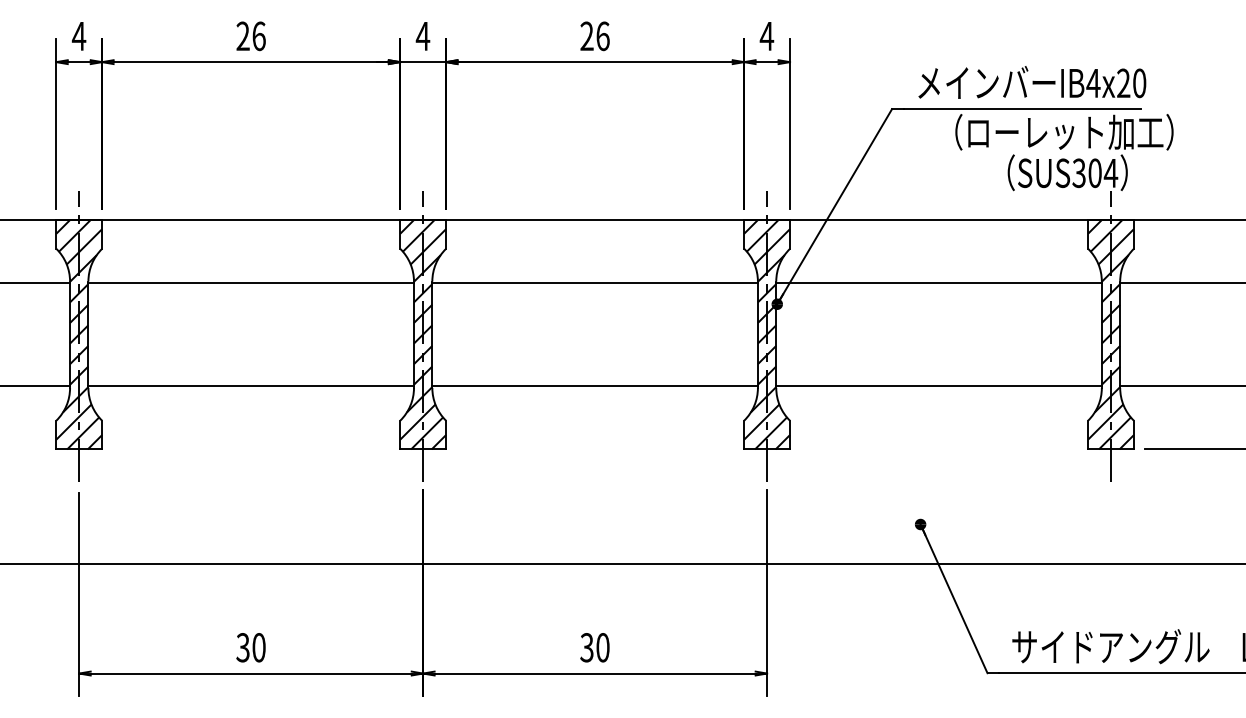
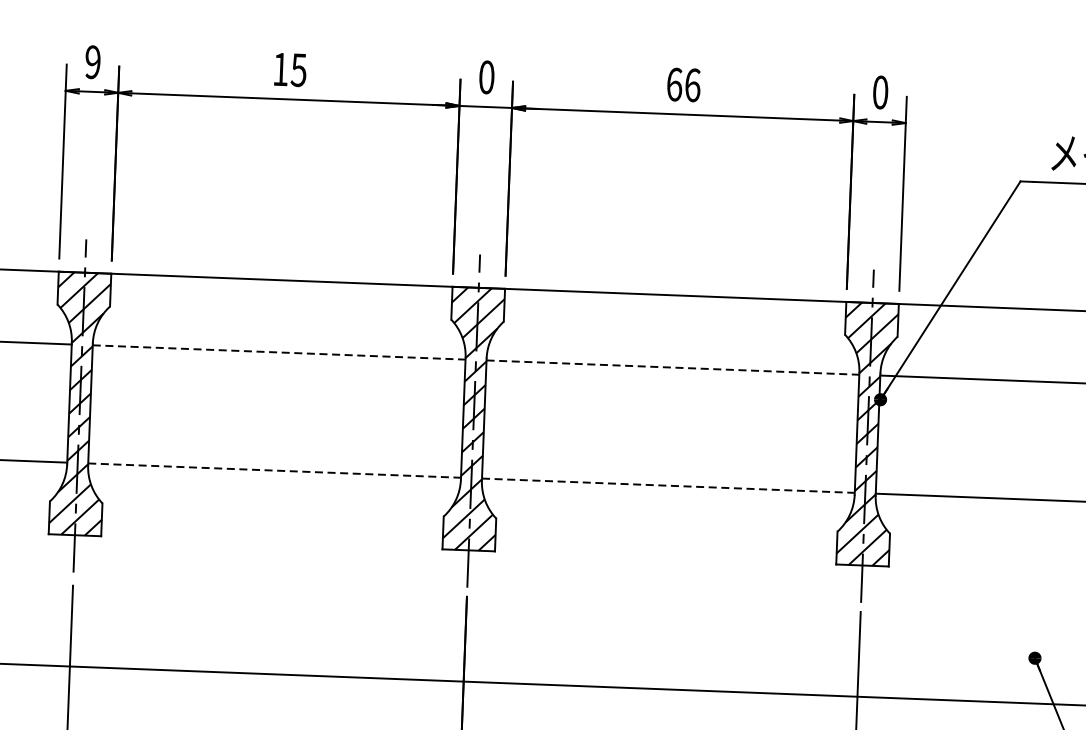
text: (78, 36) -> (92, 62), 4 -> 9
text: (250, 36) -> (289, 70), 26 -> 15
text: (422, 36) -> (486, 77), 4 -> 0
text: (586, 36) -> (673, 84), 26 -> 66
text: (766, 36) -> (879, 92), 4 -> 0
line: (251, 283) -> (279, 352), solid -> dashed
line: (595, 283) -> (673, 367), solid -> dashed
line: (251, 386) -> (274, 470), solid -> dashed
line: (595, 386) -> (668, 485), solid -> dashed

